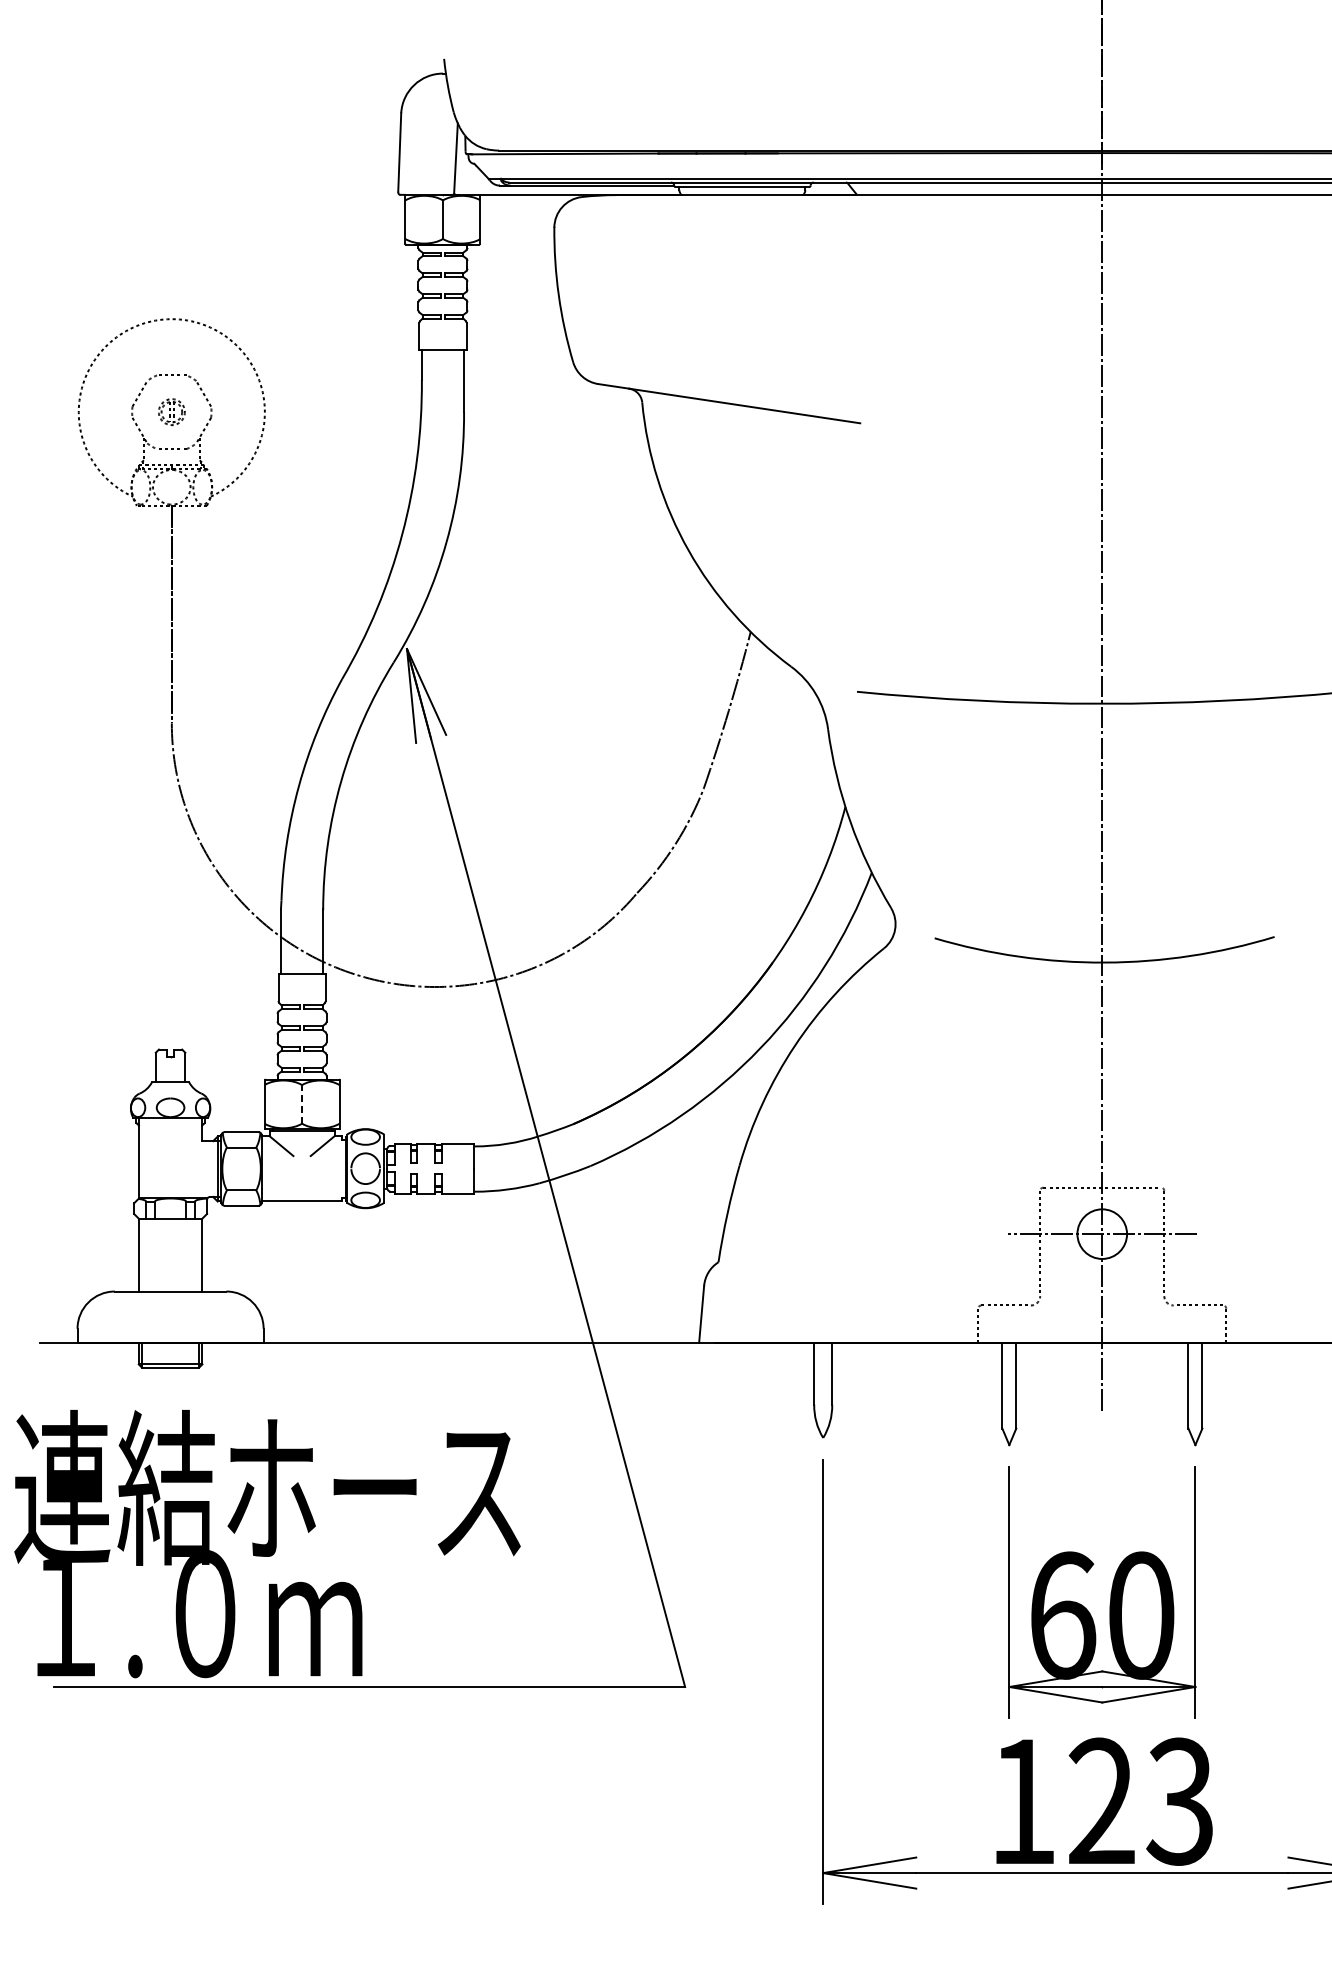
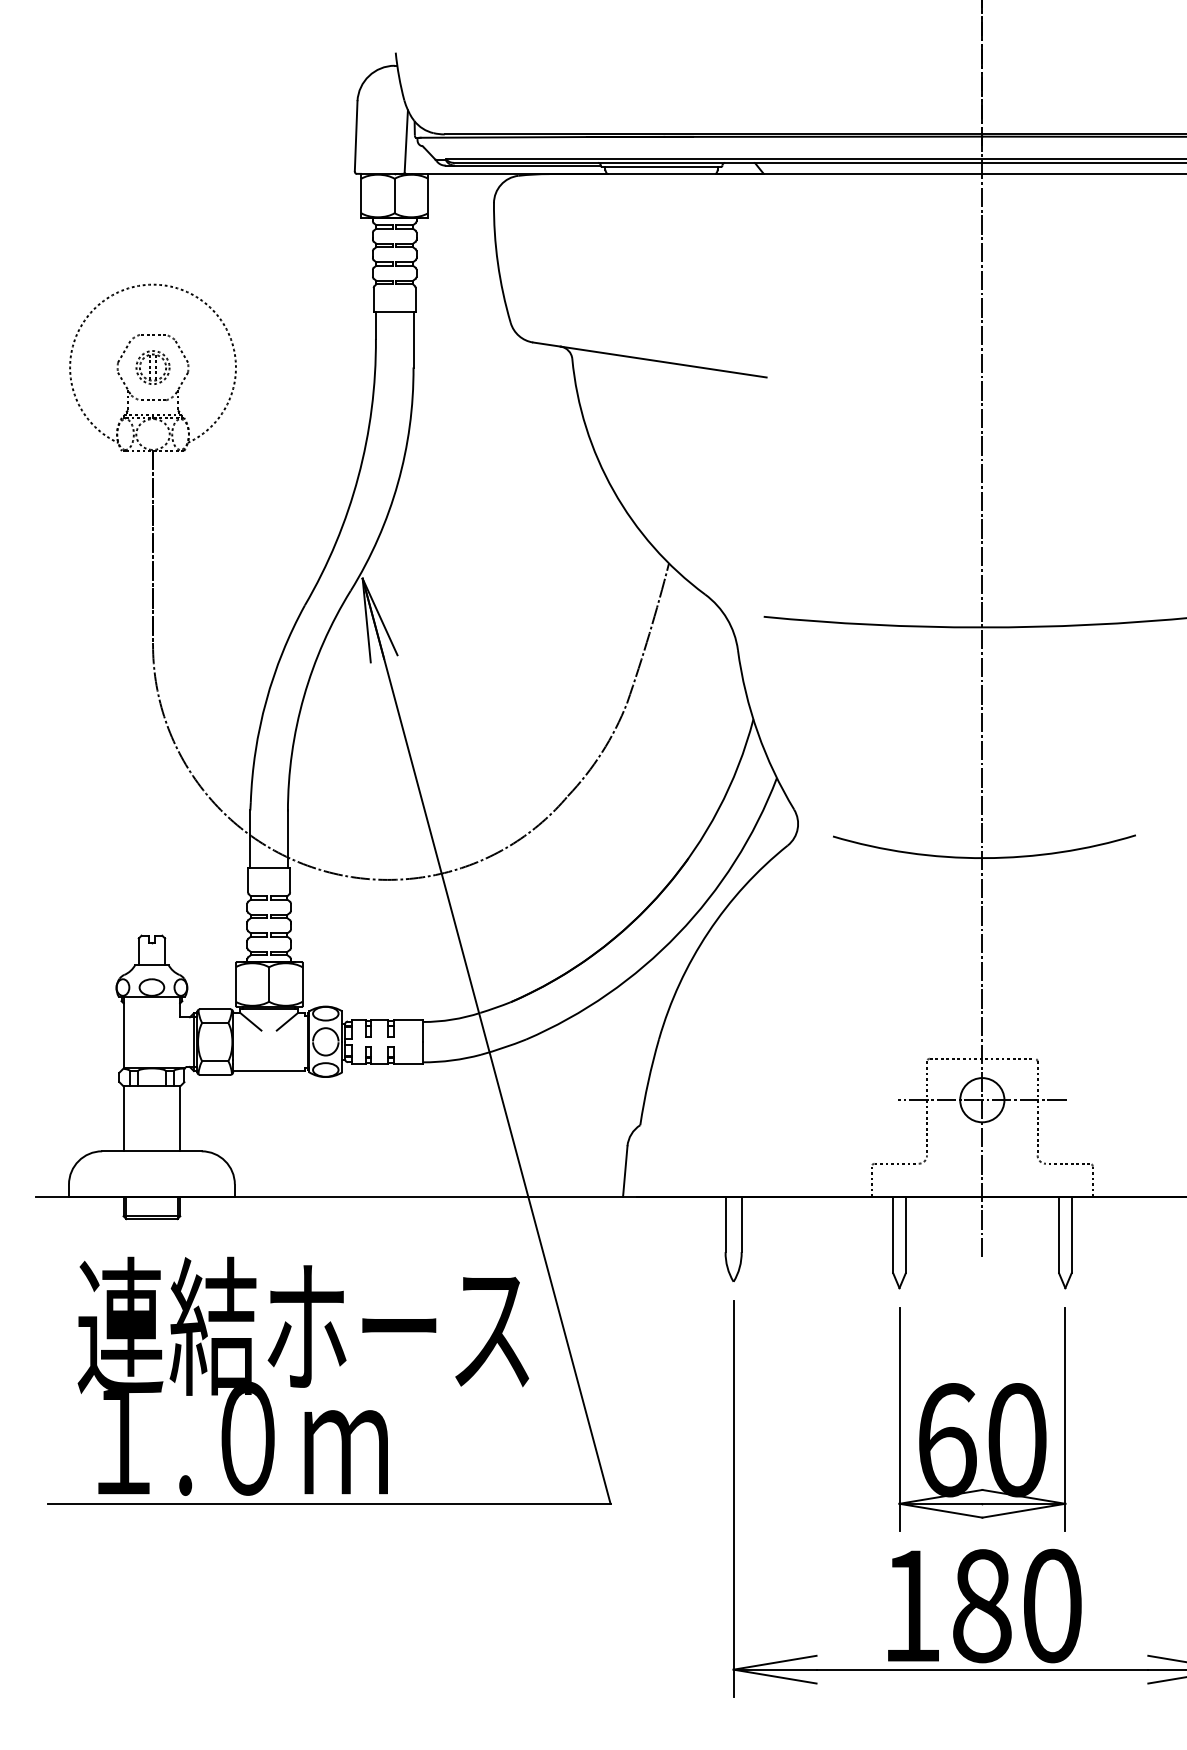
part: (171, 411) -> (152, 366), size x1.43
line: (302, 1103) -> (269, 983), dashed -> solid
text: (267, 1544) -> (303, 1376), moved
text: (1140, 1801) -> (1016, 1605), 123 -> 180

